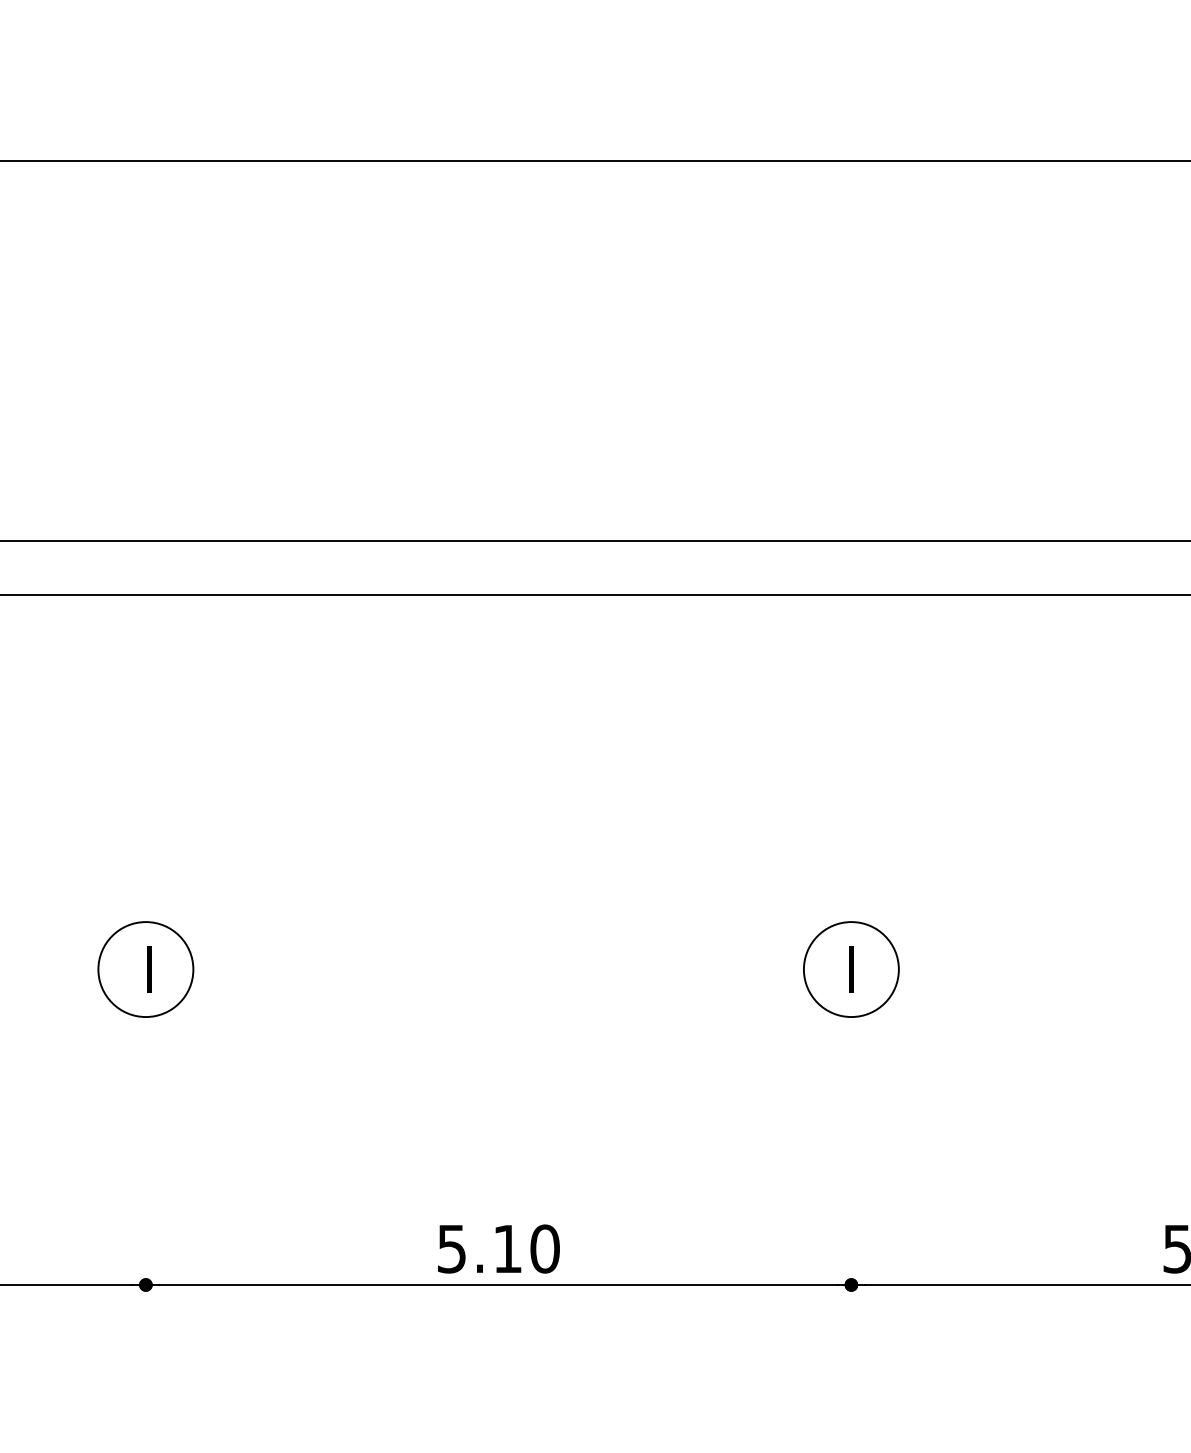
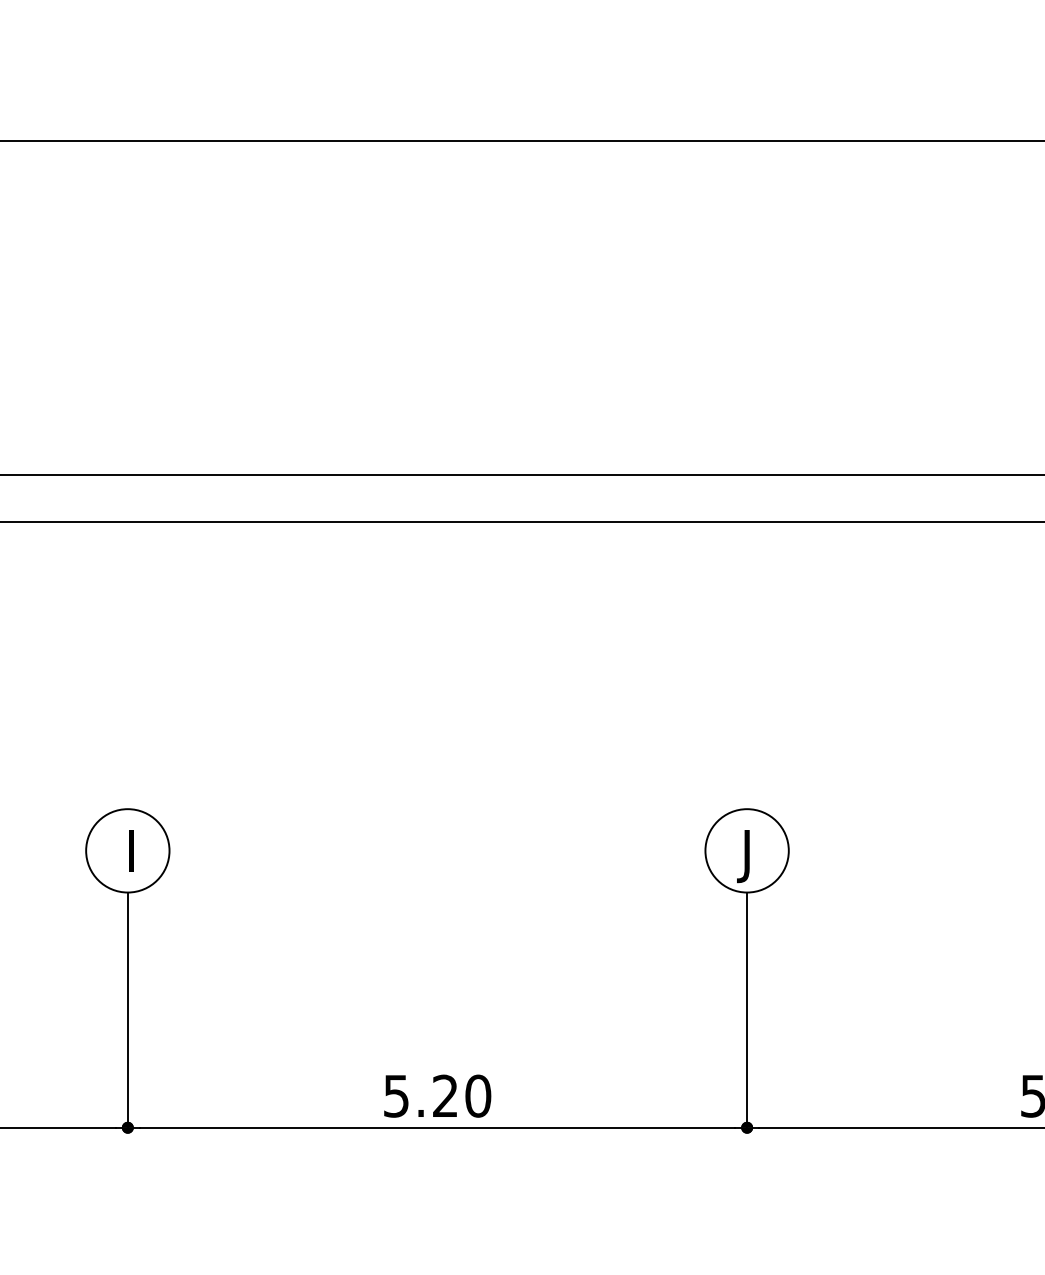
text: (847, 975) -> (743, 856), I -> J
line: (145, 1152) -> (127, 1011), added
line: (851, 1152) -> (747, 1011), added
text: (507, 1248) -> (445, 1095), 5.10 -> 5.20

